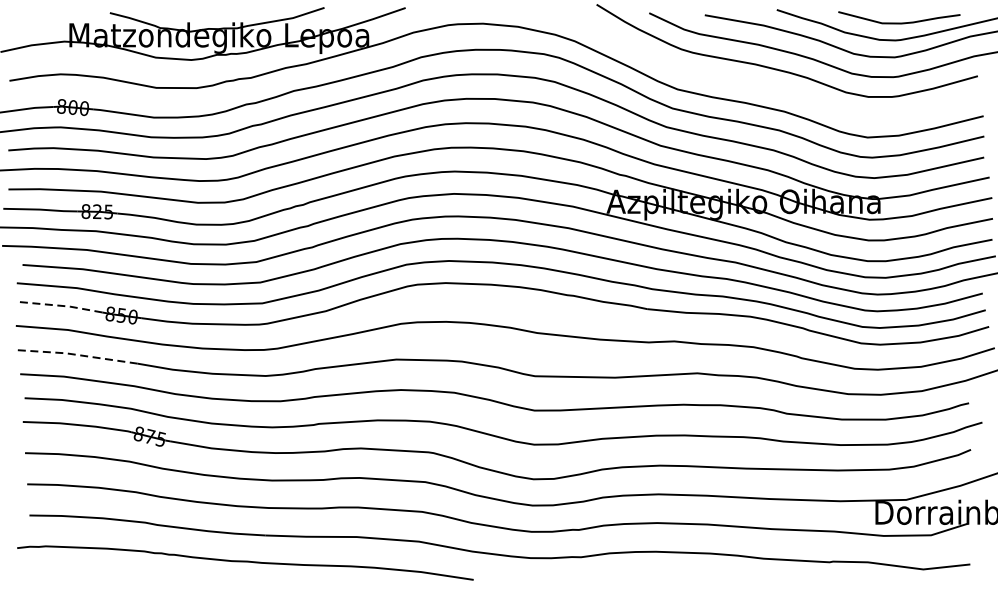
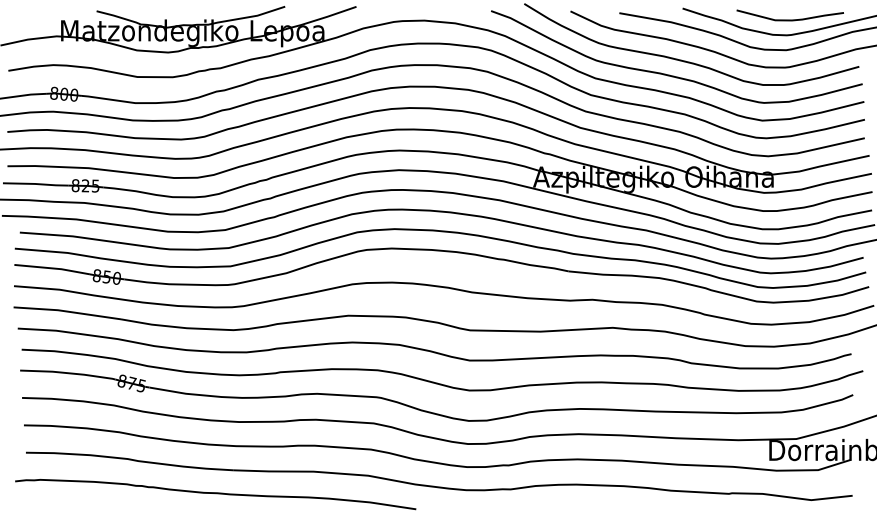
curve: (767, 86) -> (674, 75), added
line: (59, 305) -> (52, 268), dashed -> solid
line: (75, 354) -> (66, 311), dashed -> solid

